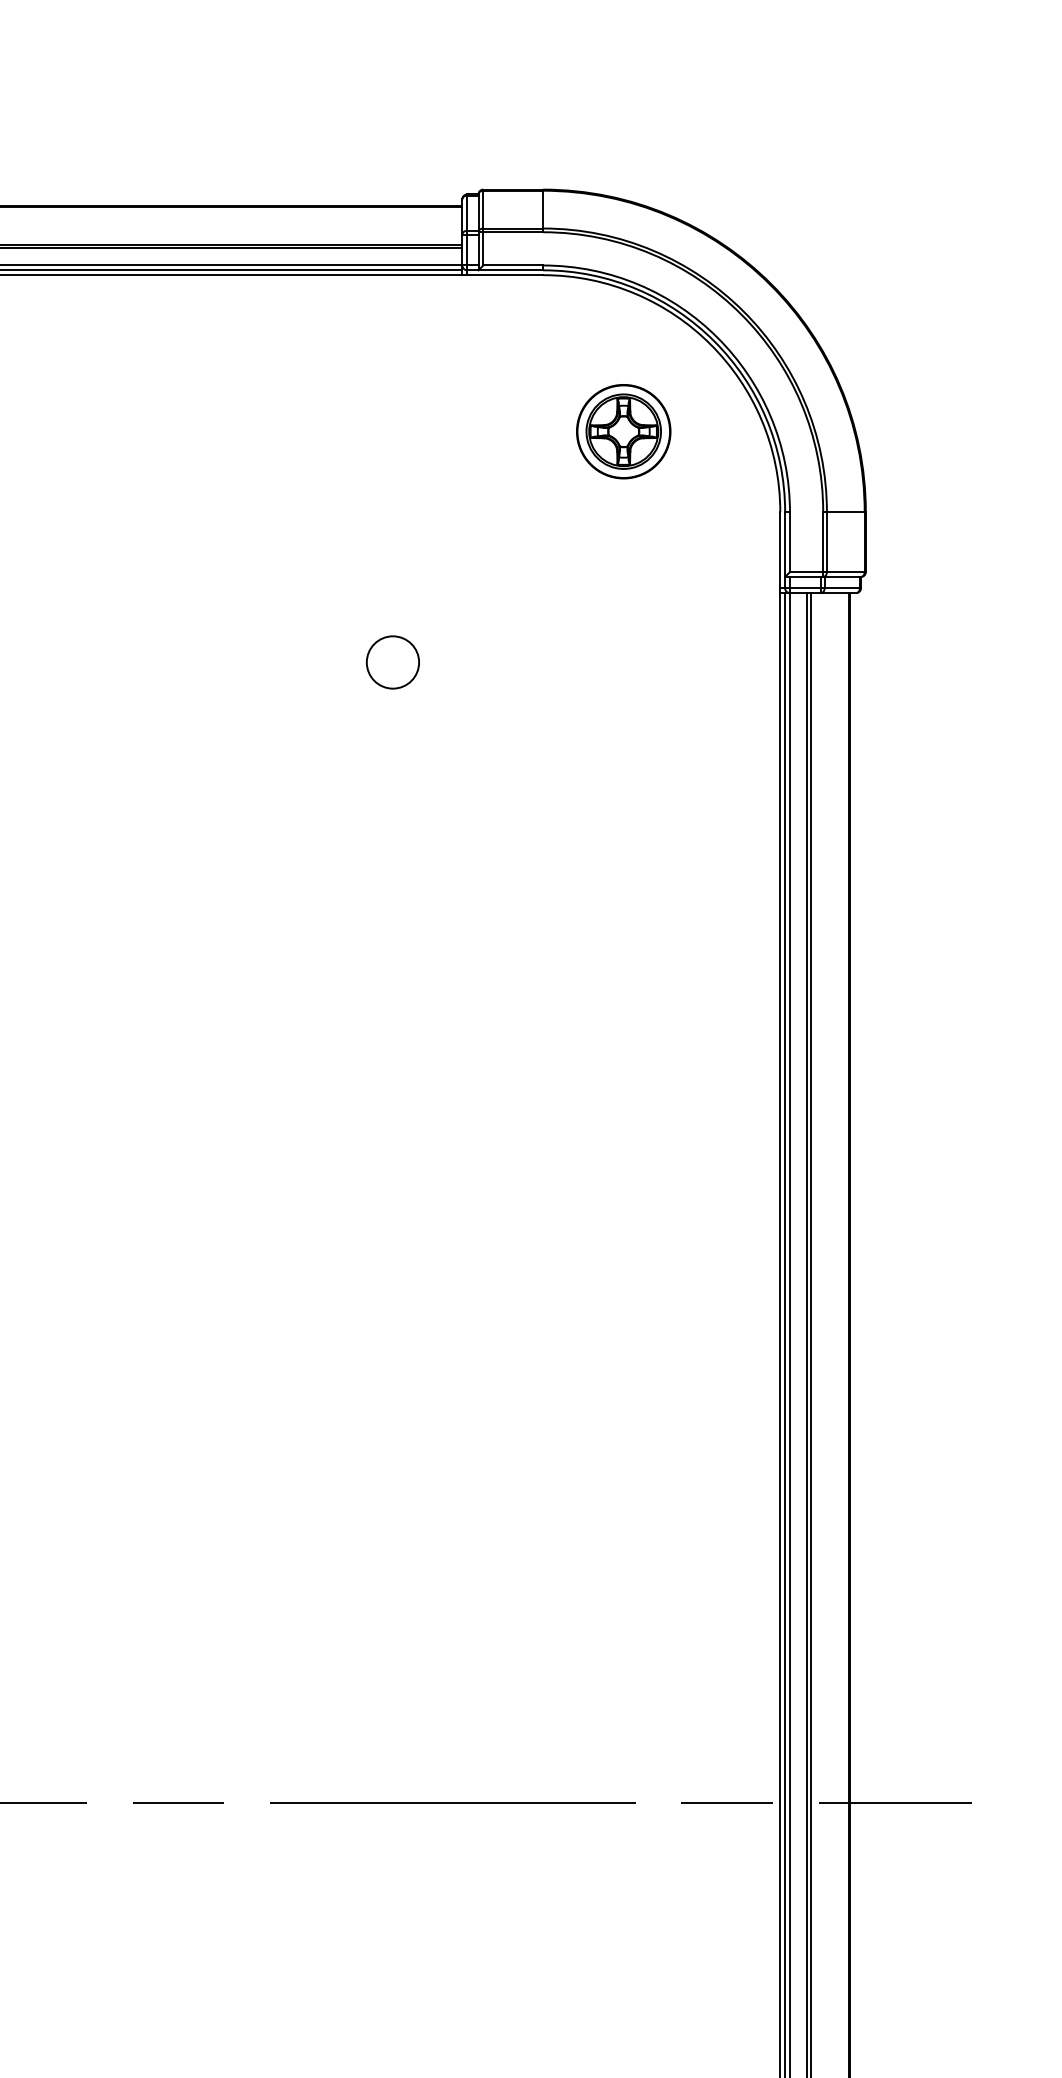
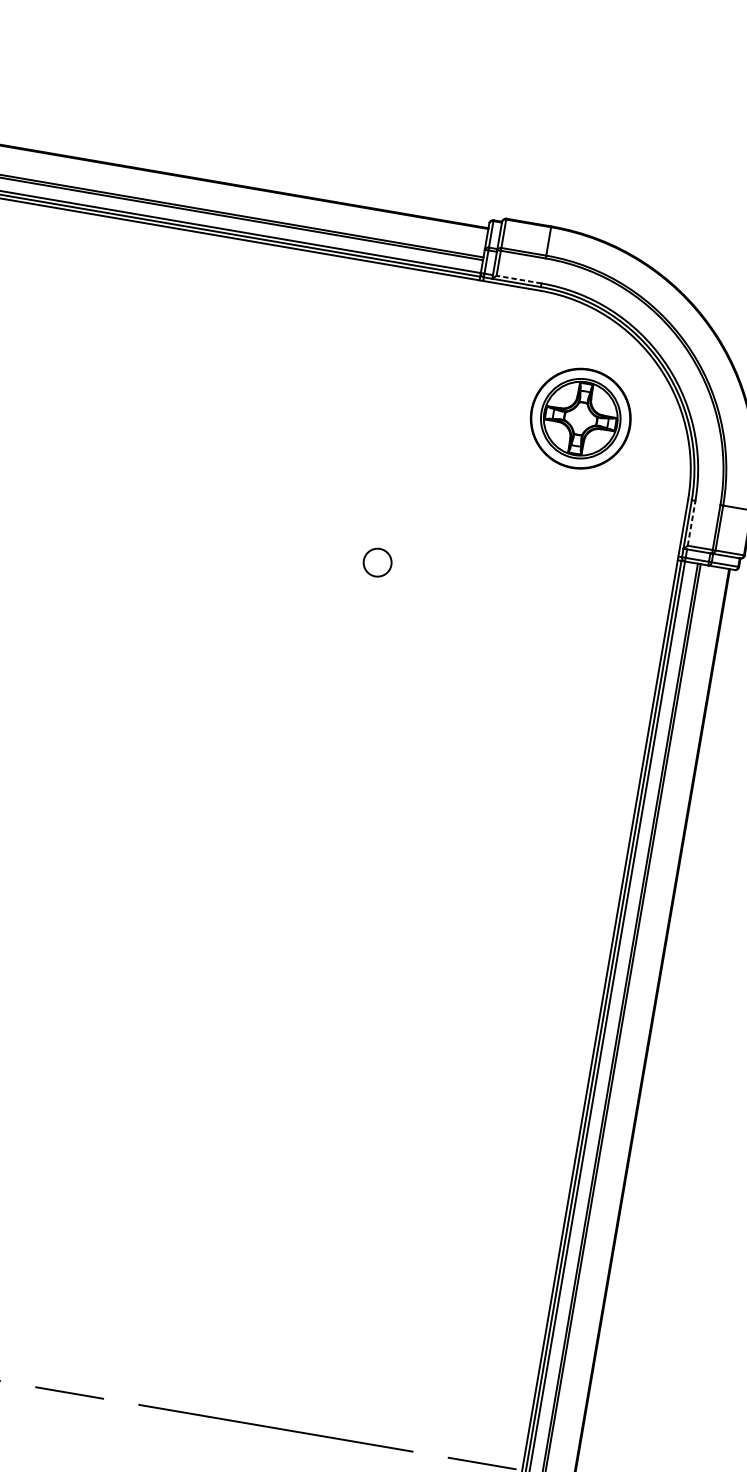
line: (513, 265) -> (519, 279), solid -> dashed
part: (623, 431) -> (580, 418), size x1.4
line: (789, 542) -> (691, 523), solid -> dashed
circle: (392, 662) -> (377, 562), size x0.7

